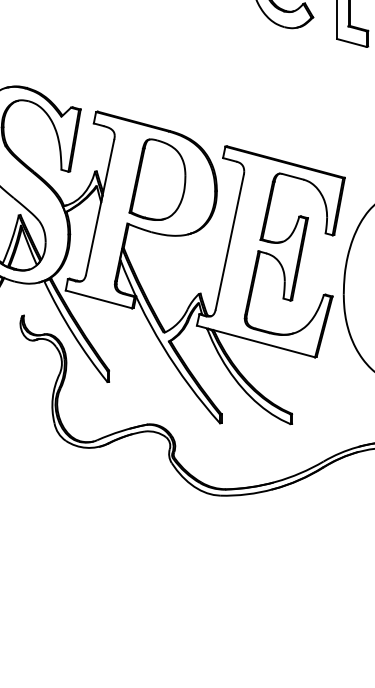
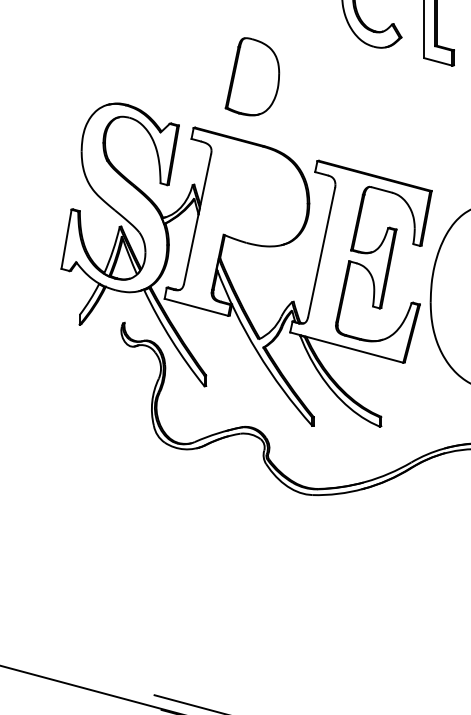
part: (157, 179) -> (252, 76), moved

